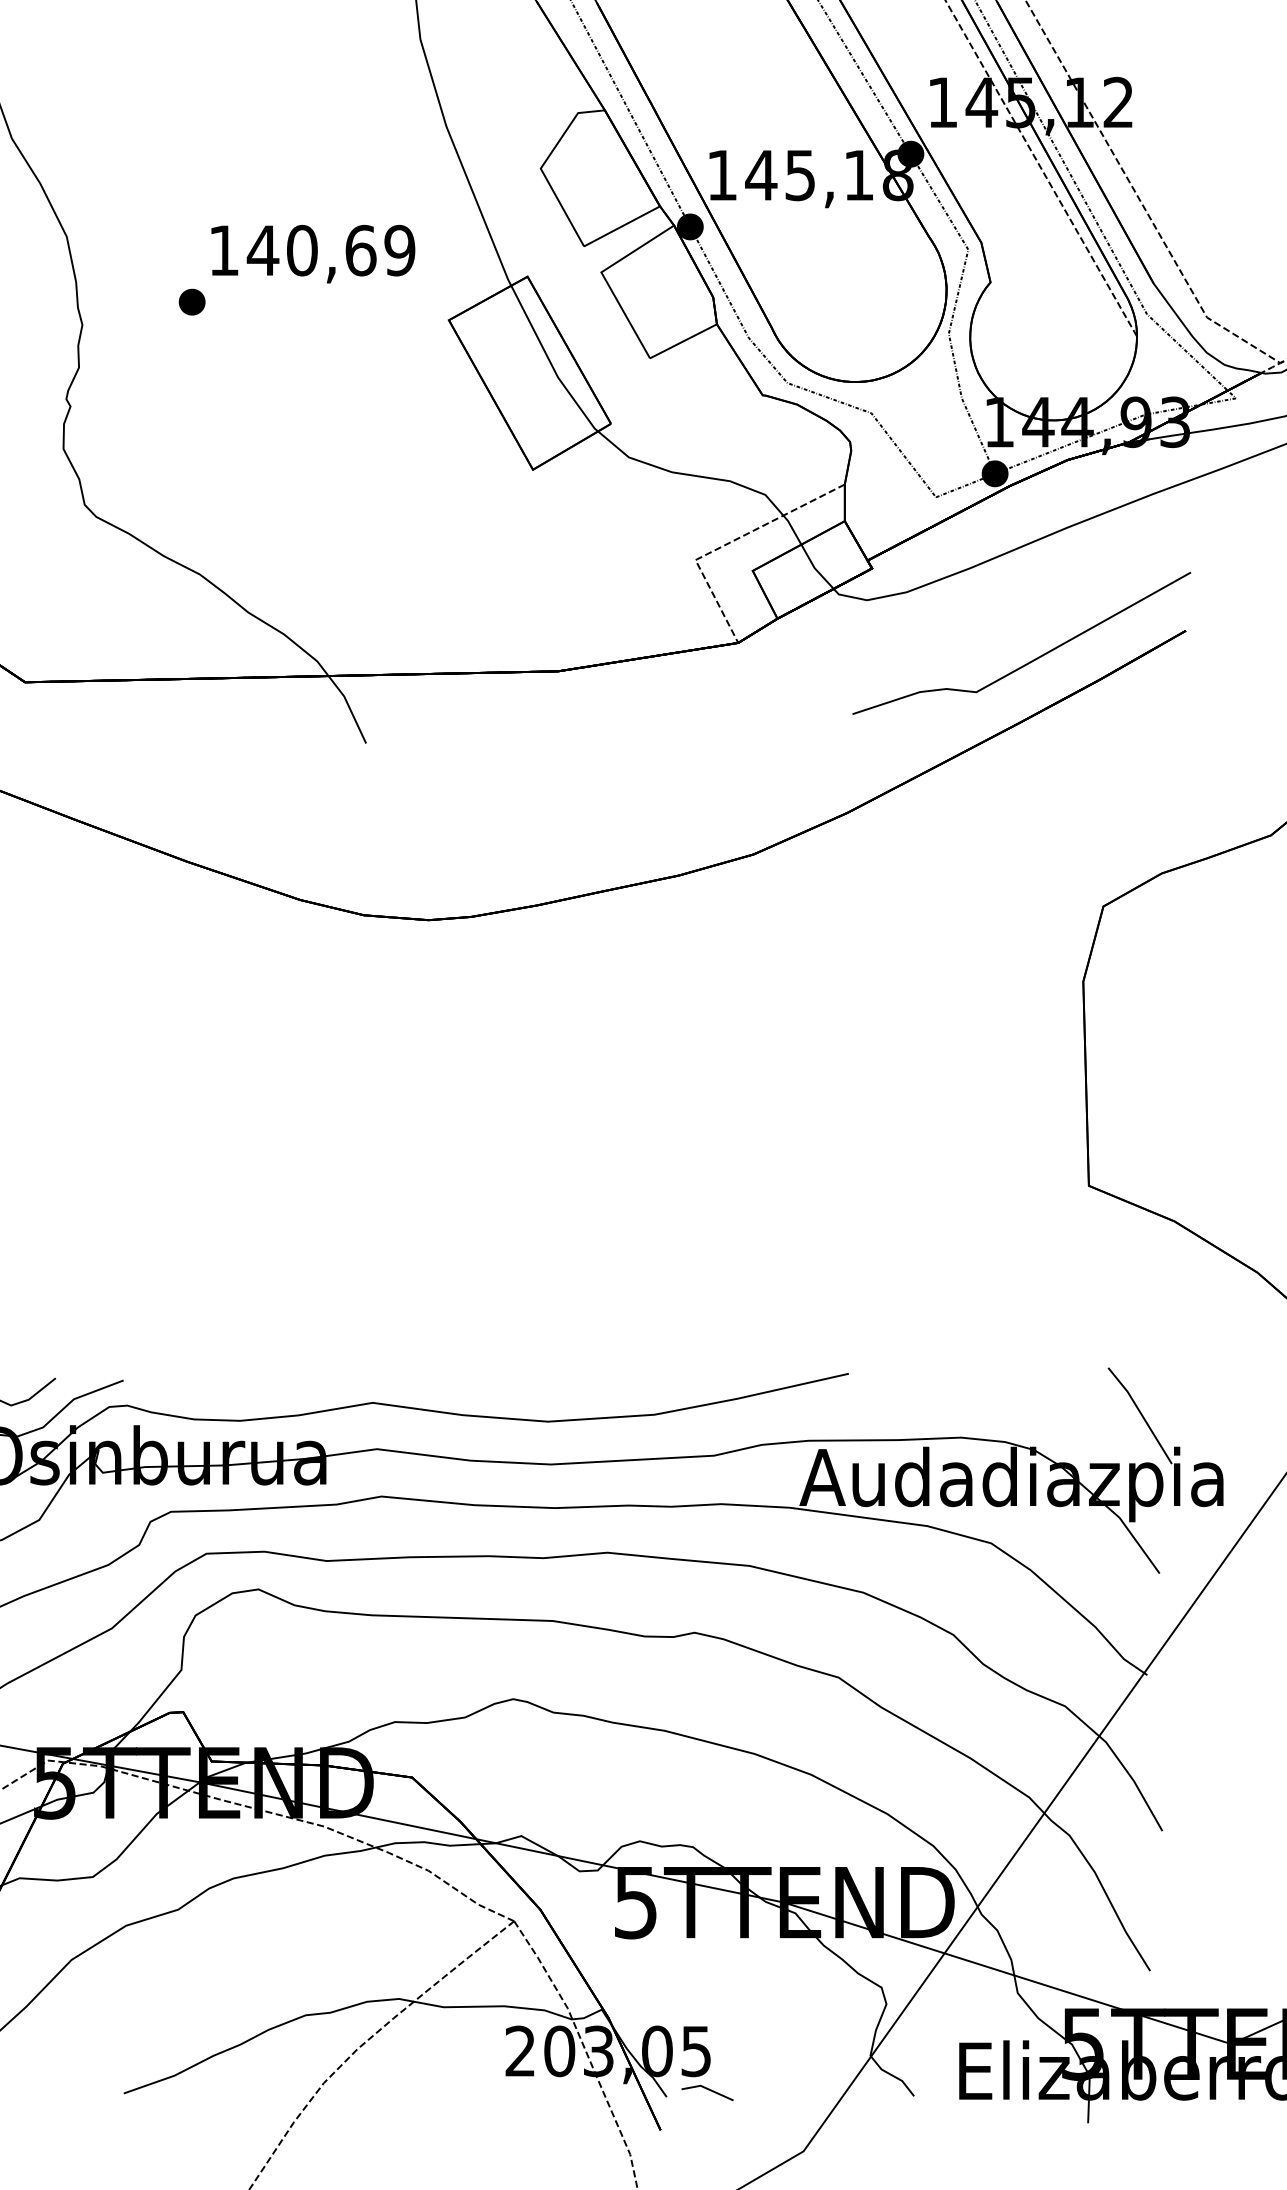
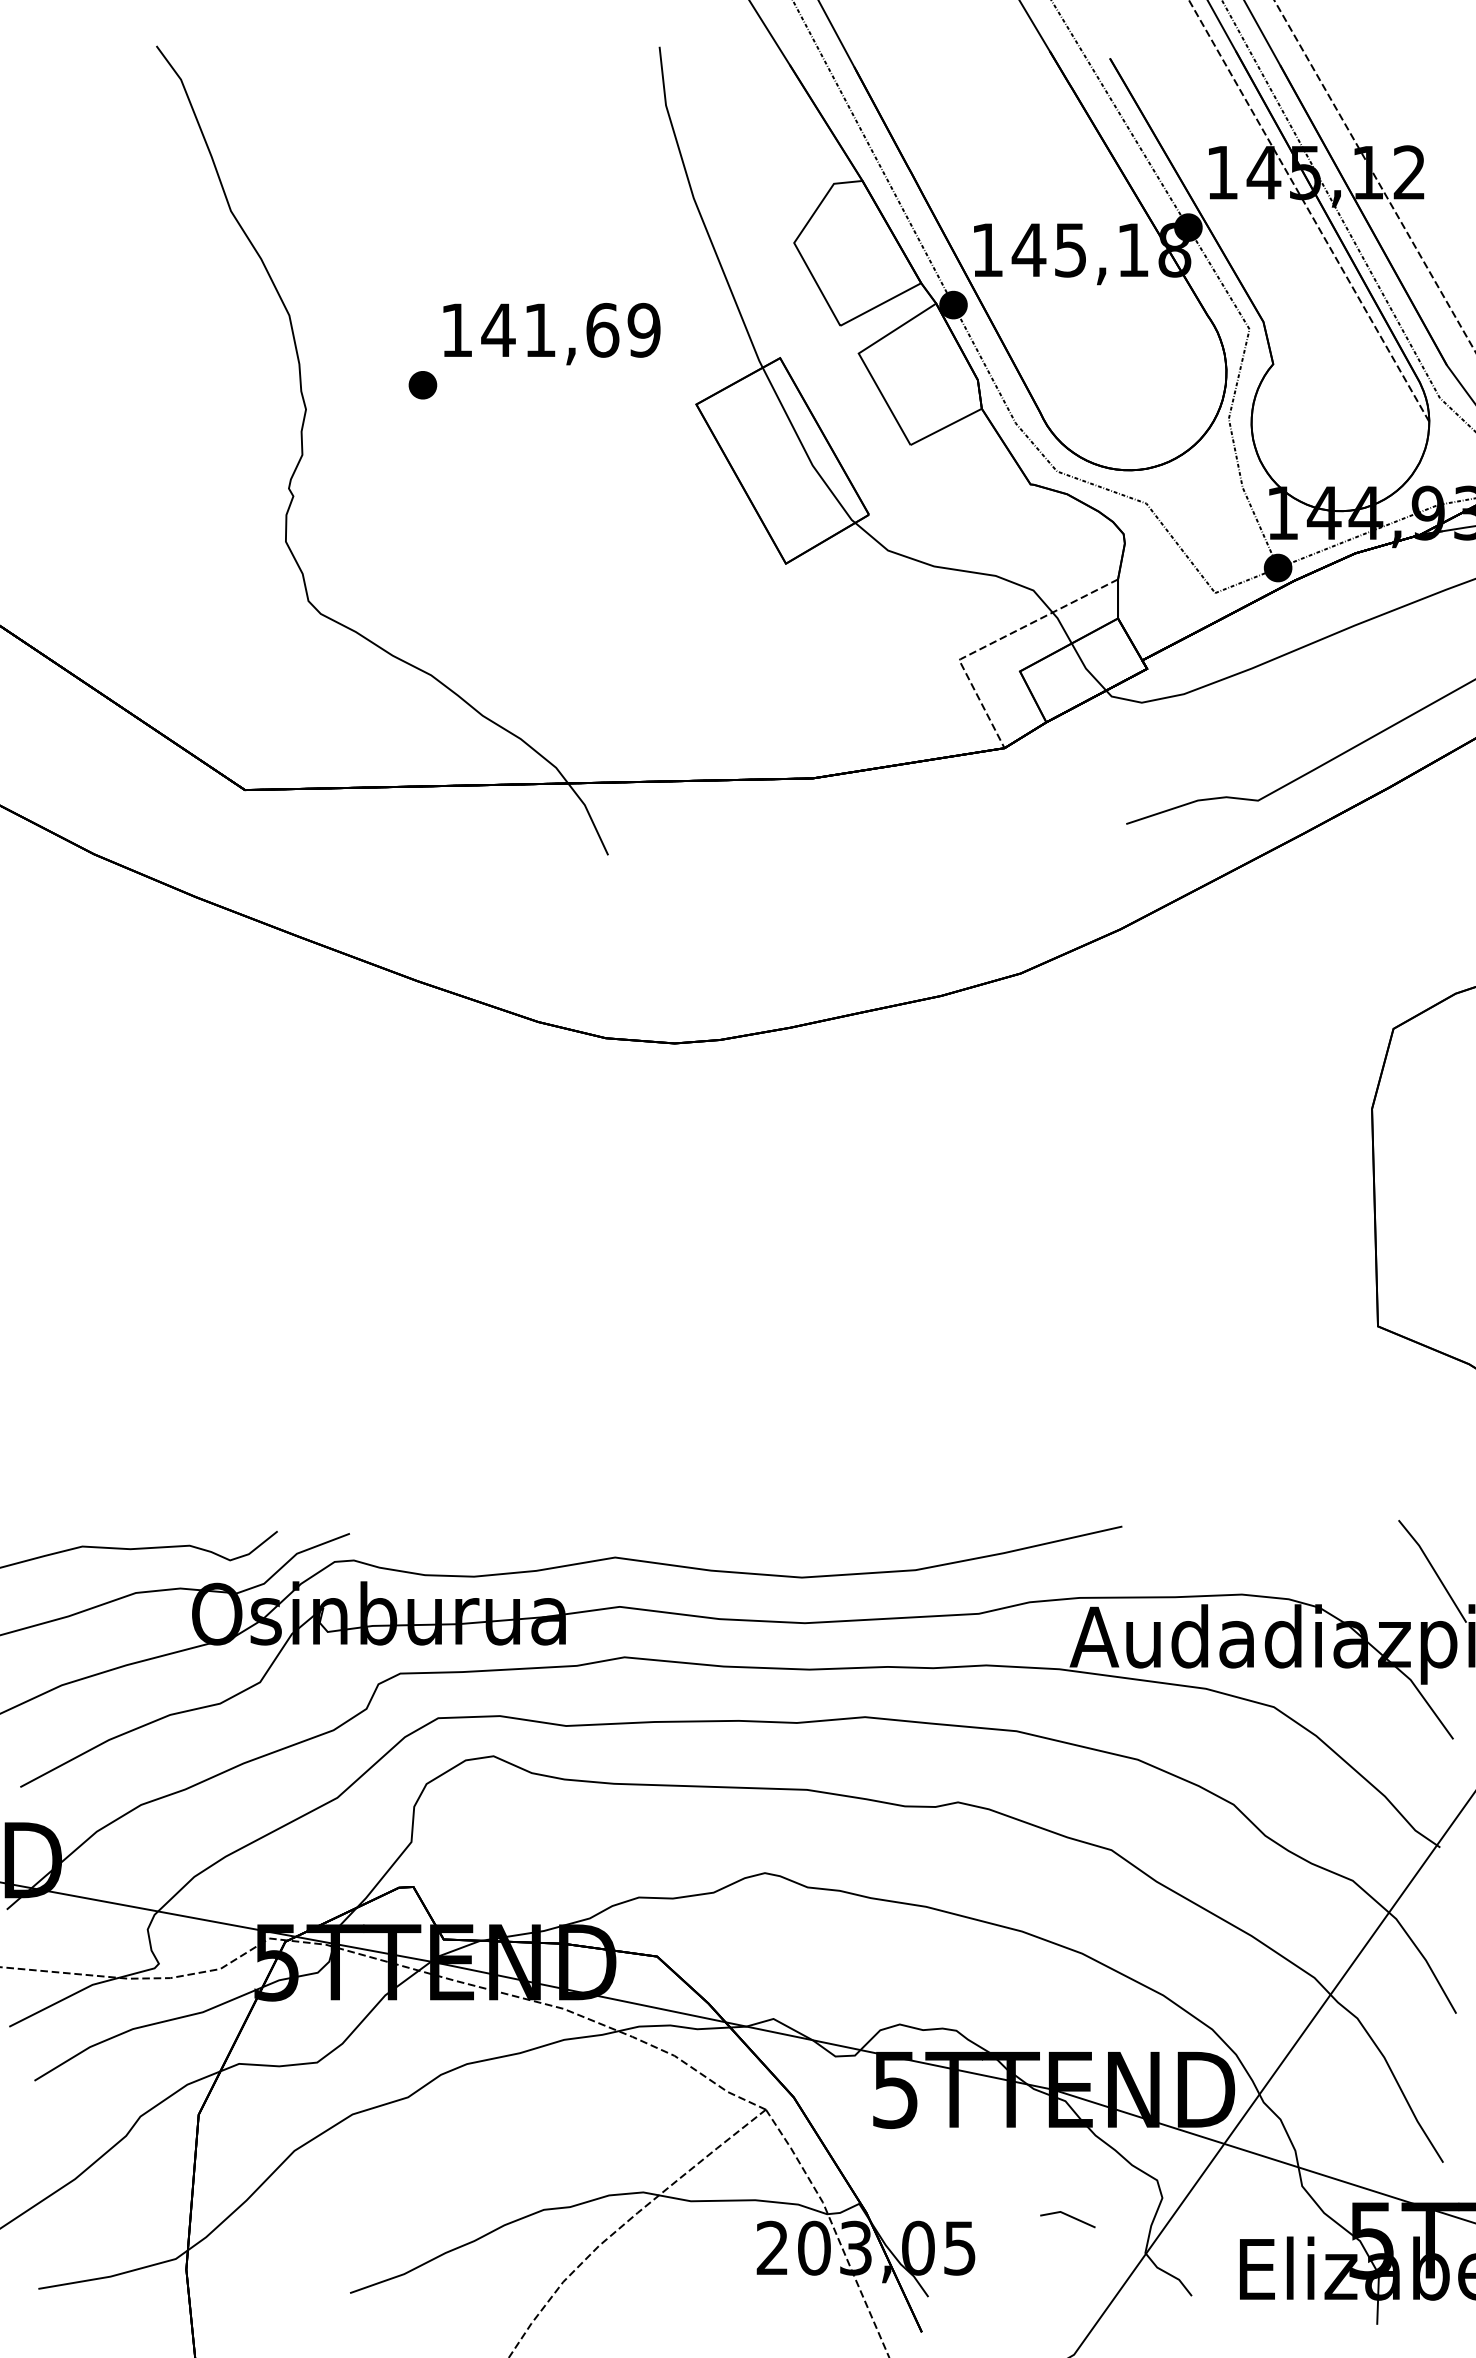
text: (301, 249) -> (539, 329), 140,69 -> 141,69
line: (708, 2090) -> (1068, 2216), moved

